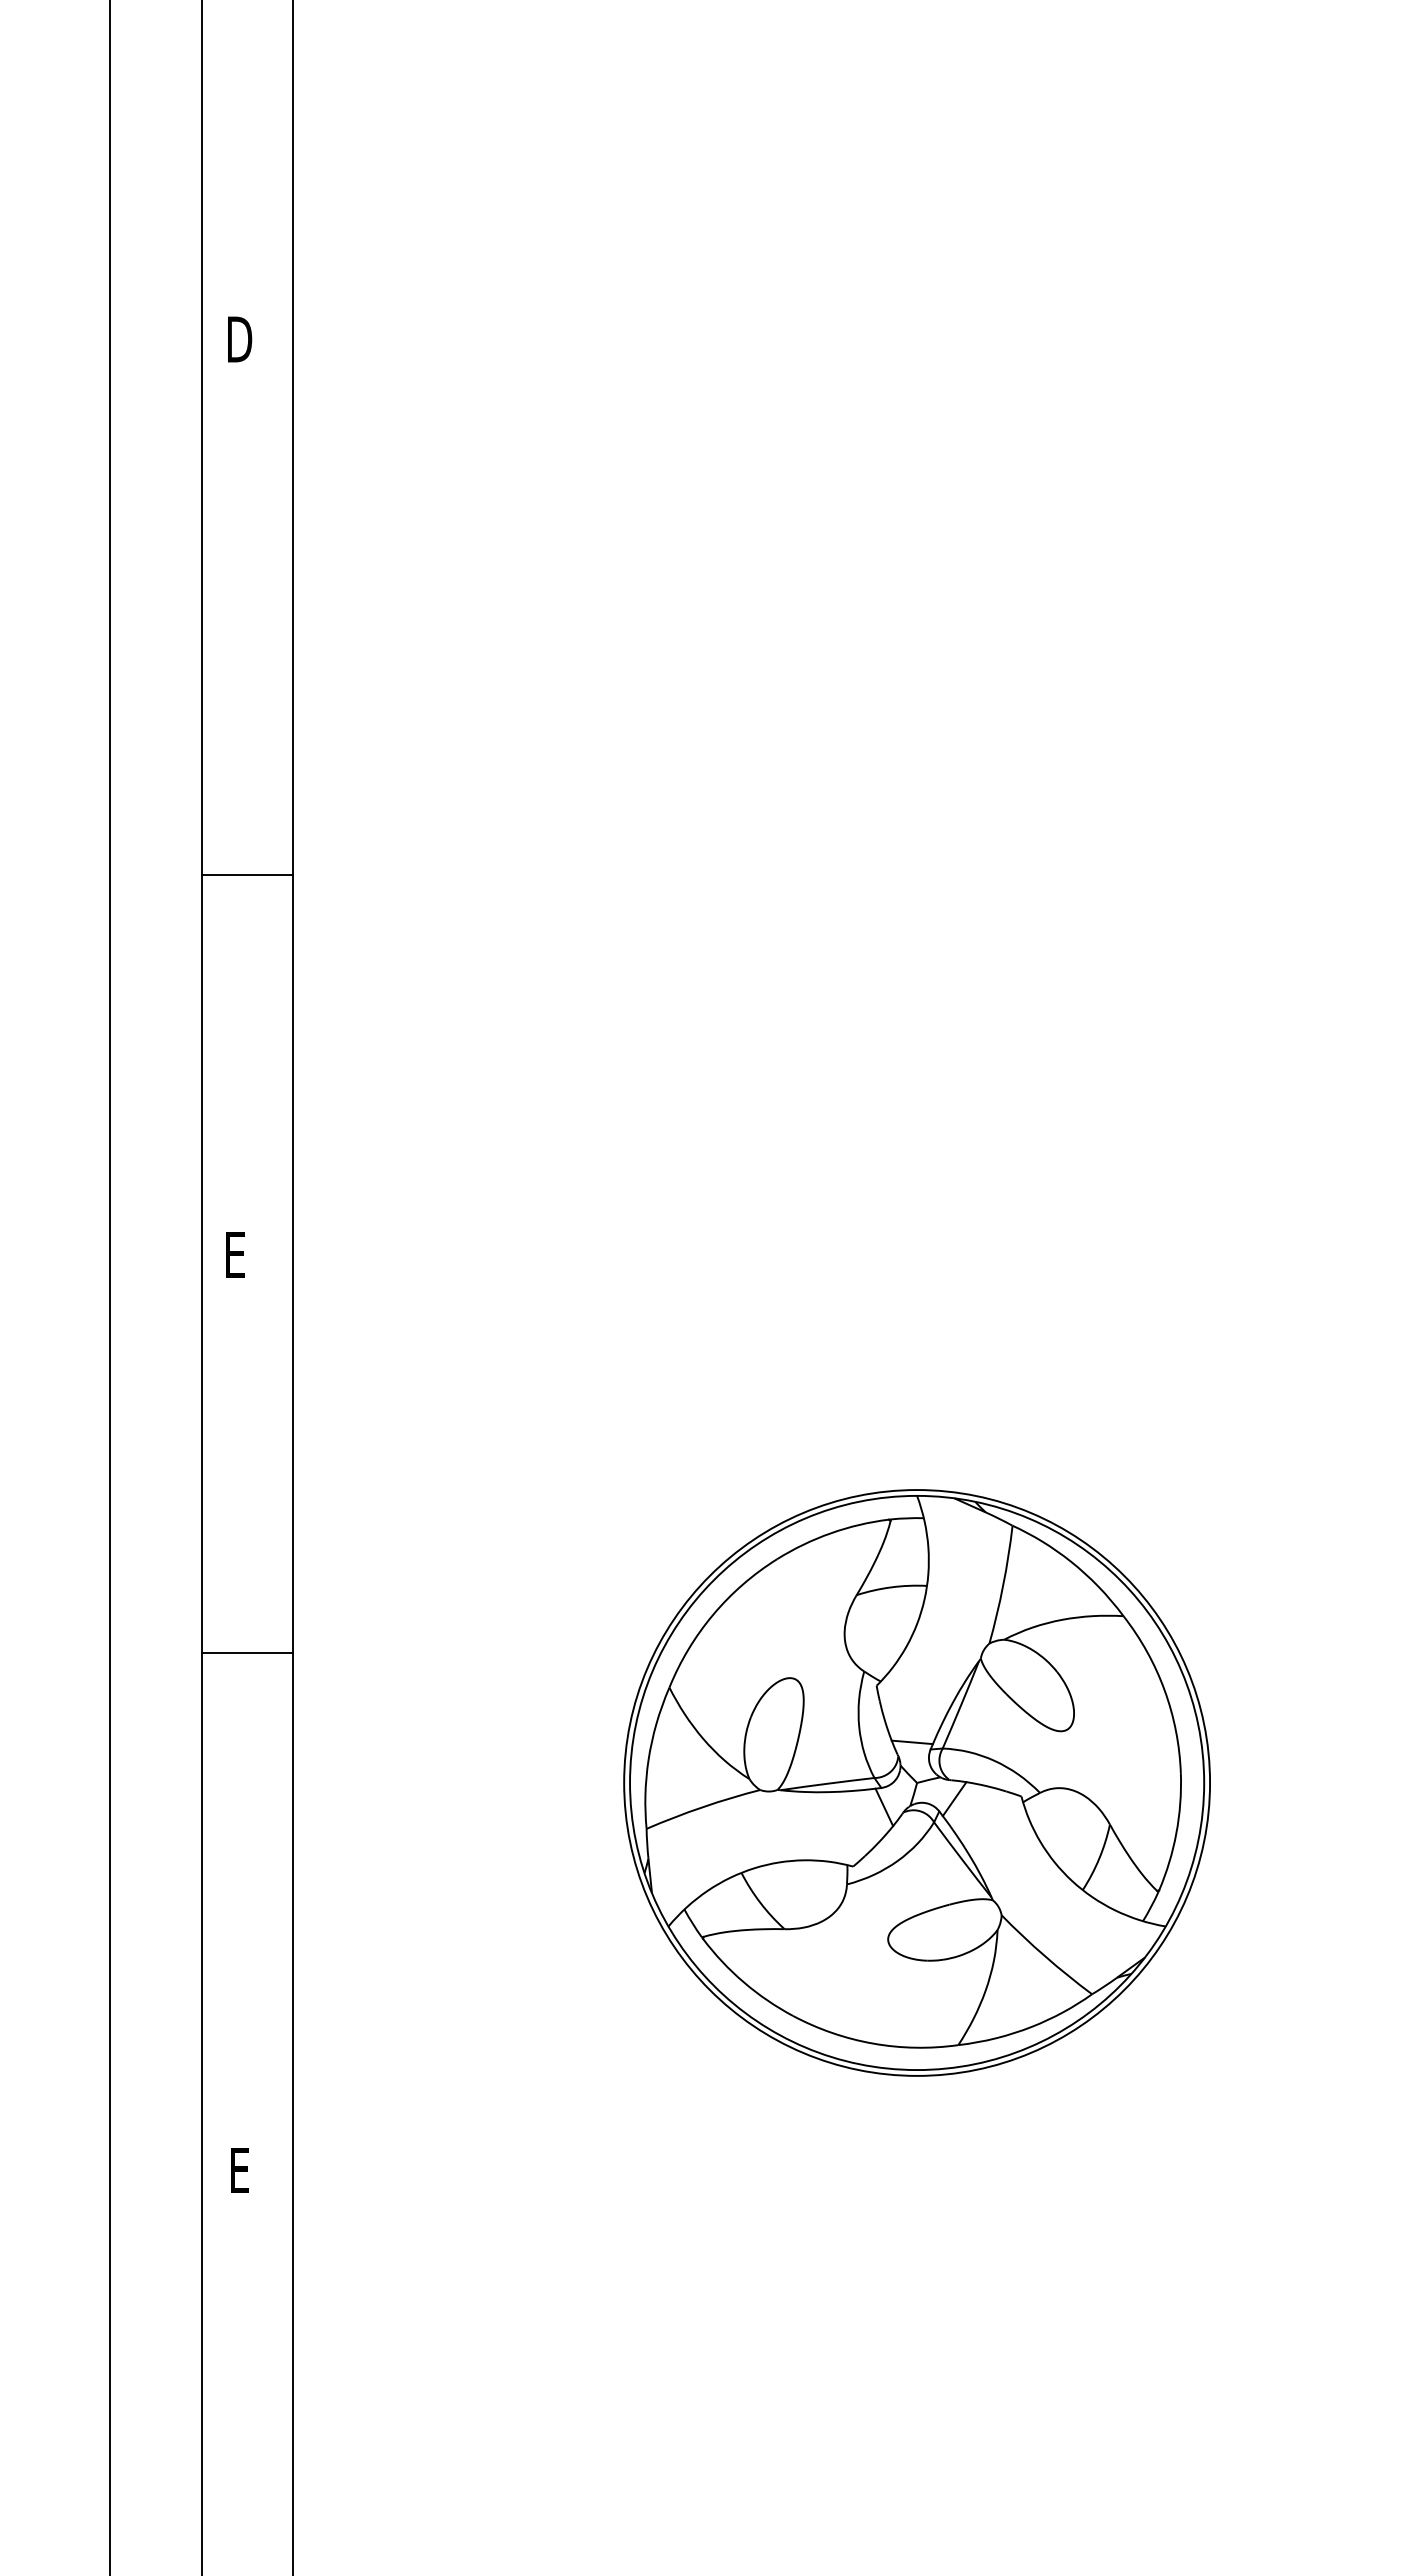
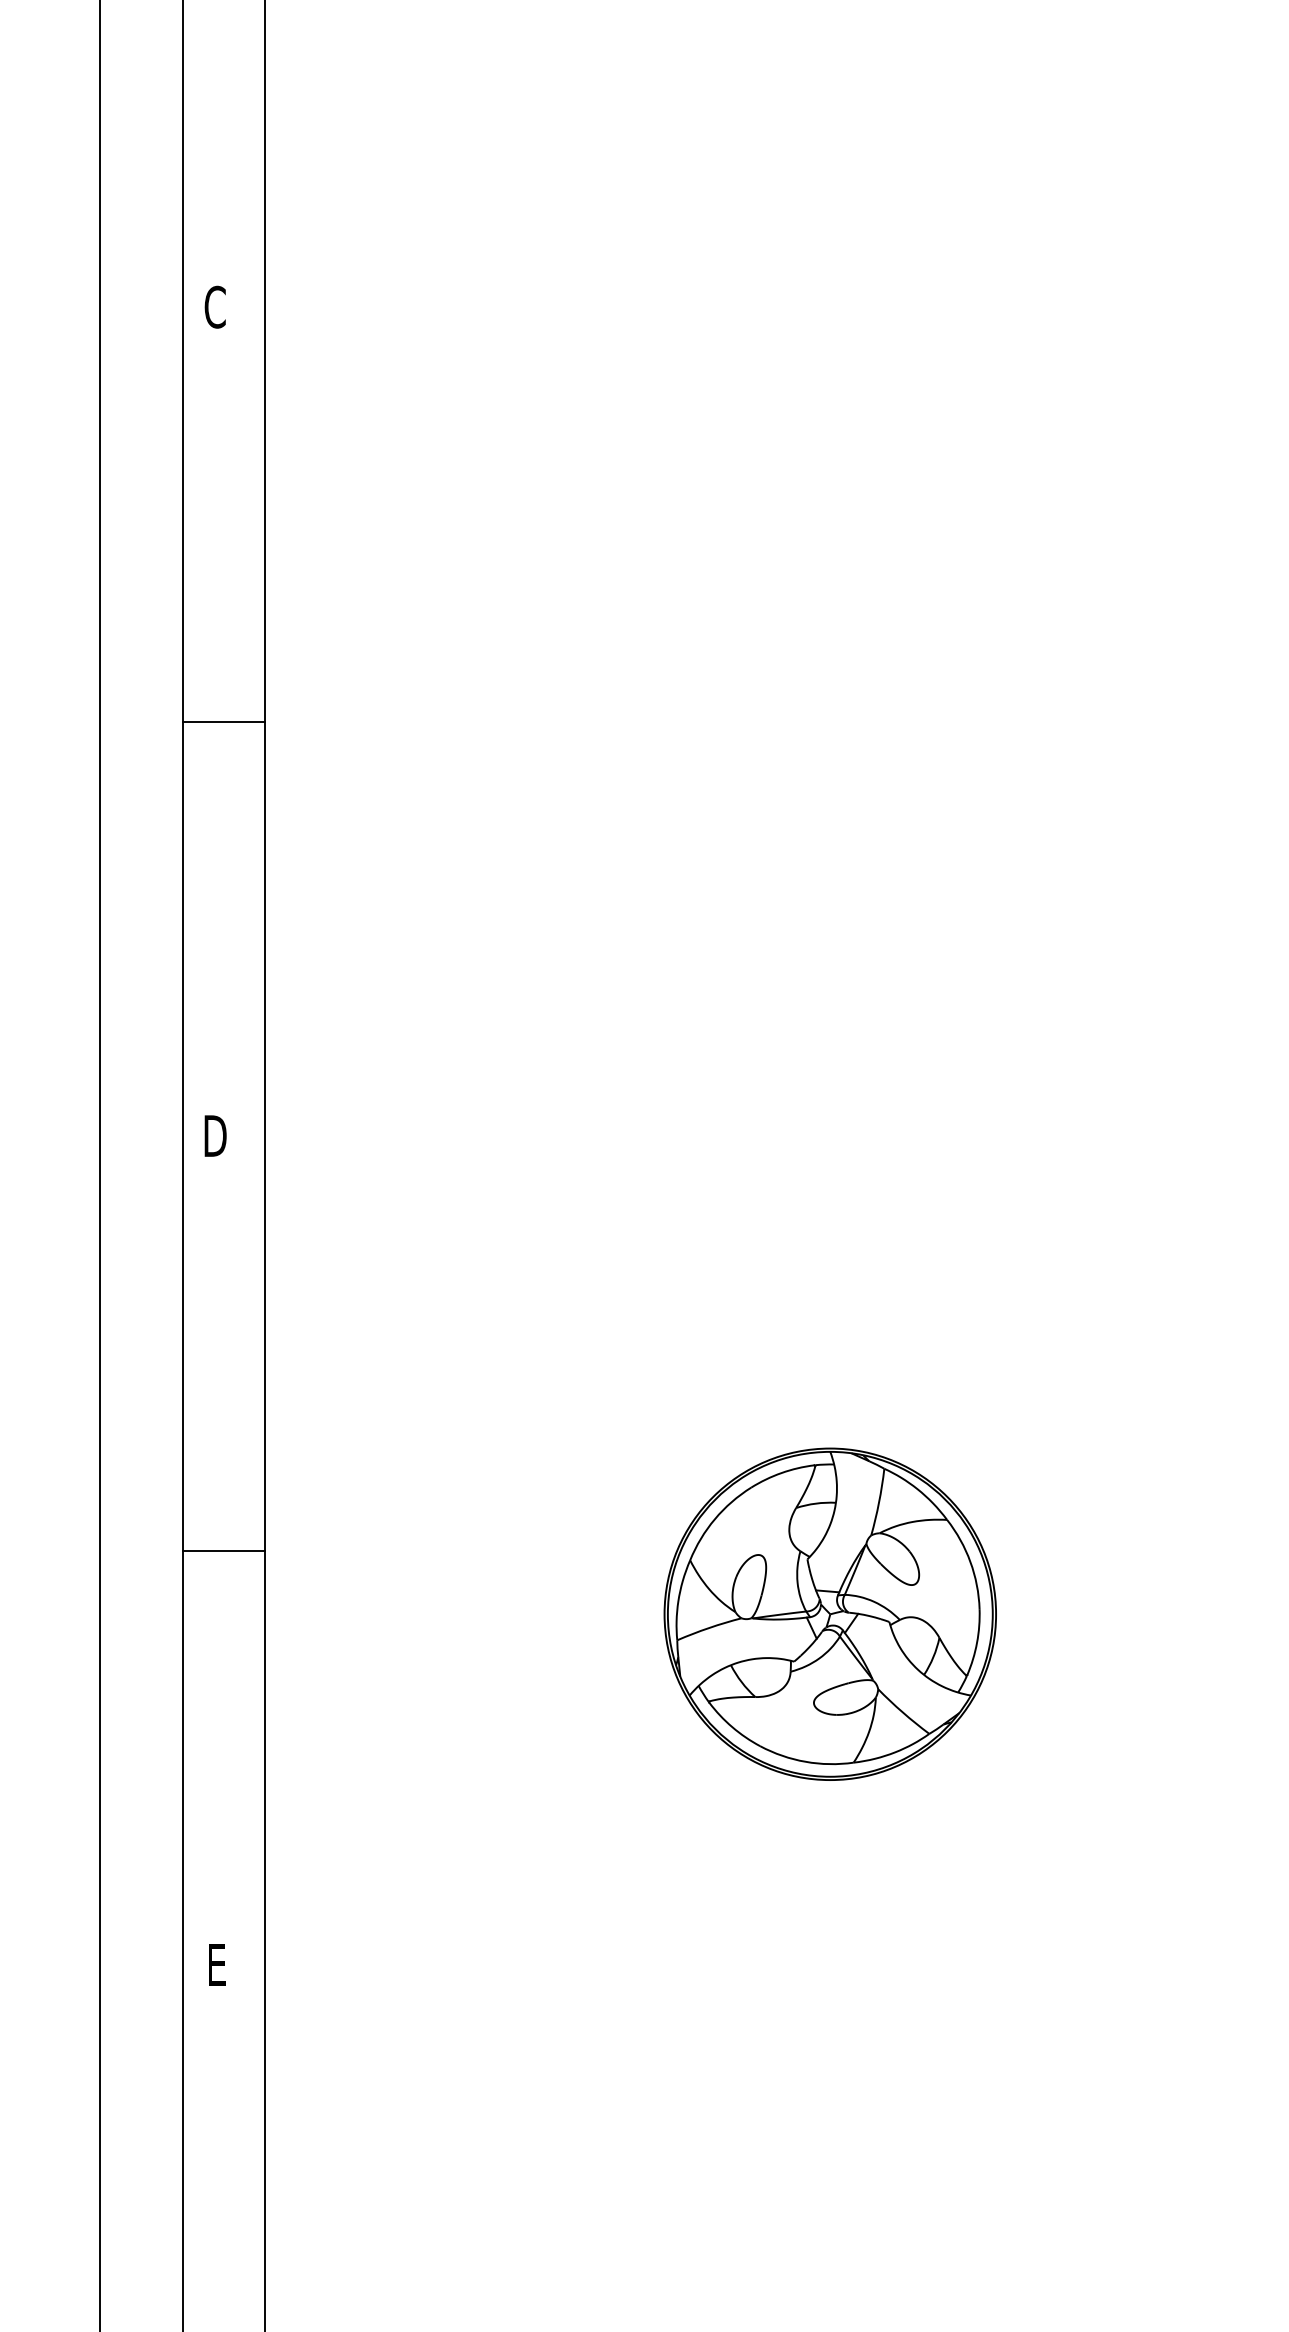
text: (239, 339) -> (216, 307), D -> C
line: (247, 875) -> (223, 721), moved
text: (238, 1254) -> (215, 1135), E -> D
line: (247, 1652) -> (223, 1550), moved
part: (917, 1783) -> (830, 1614), size x0.62

